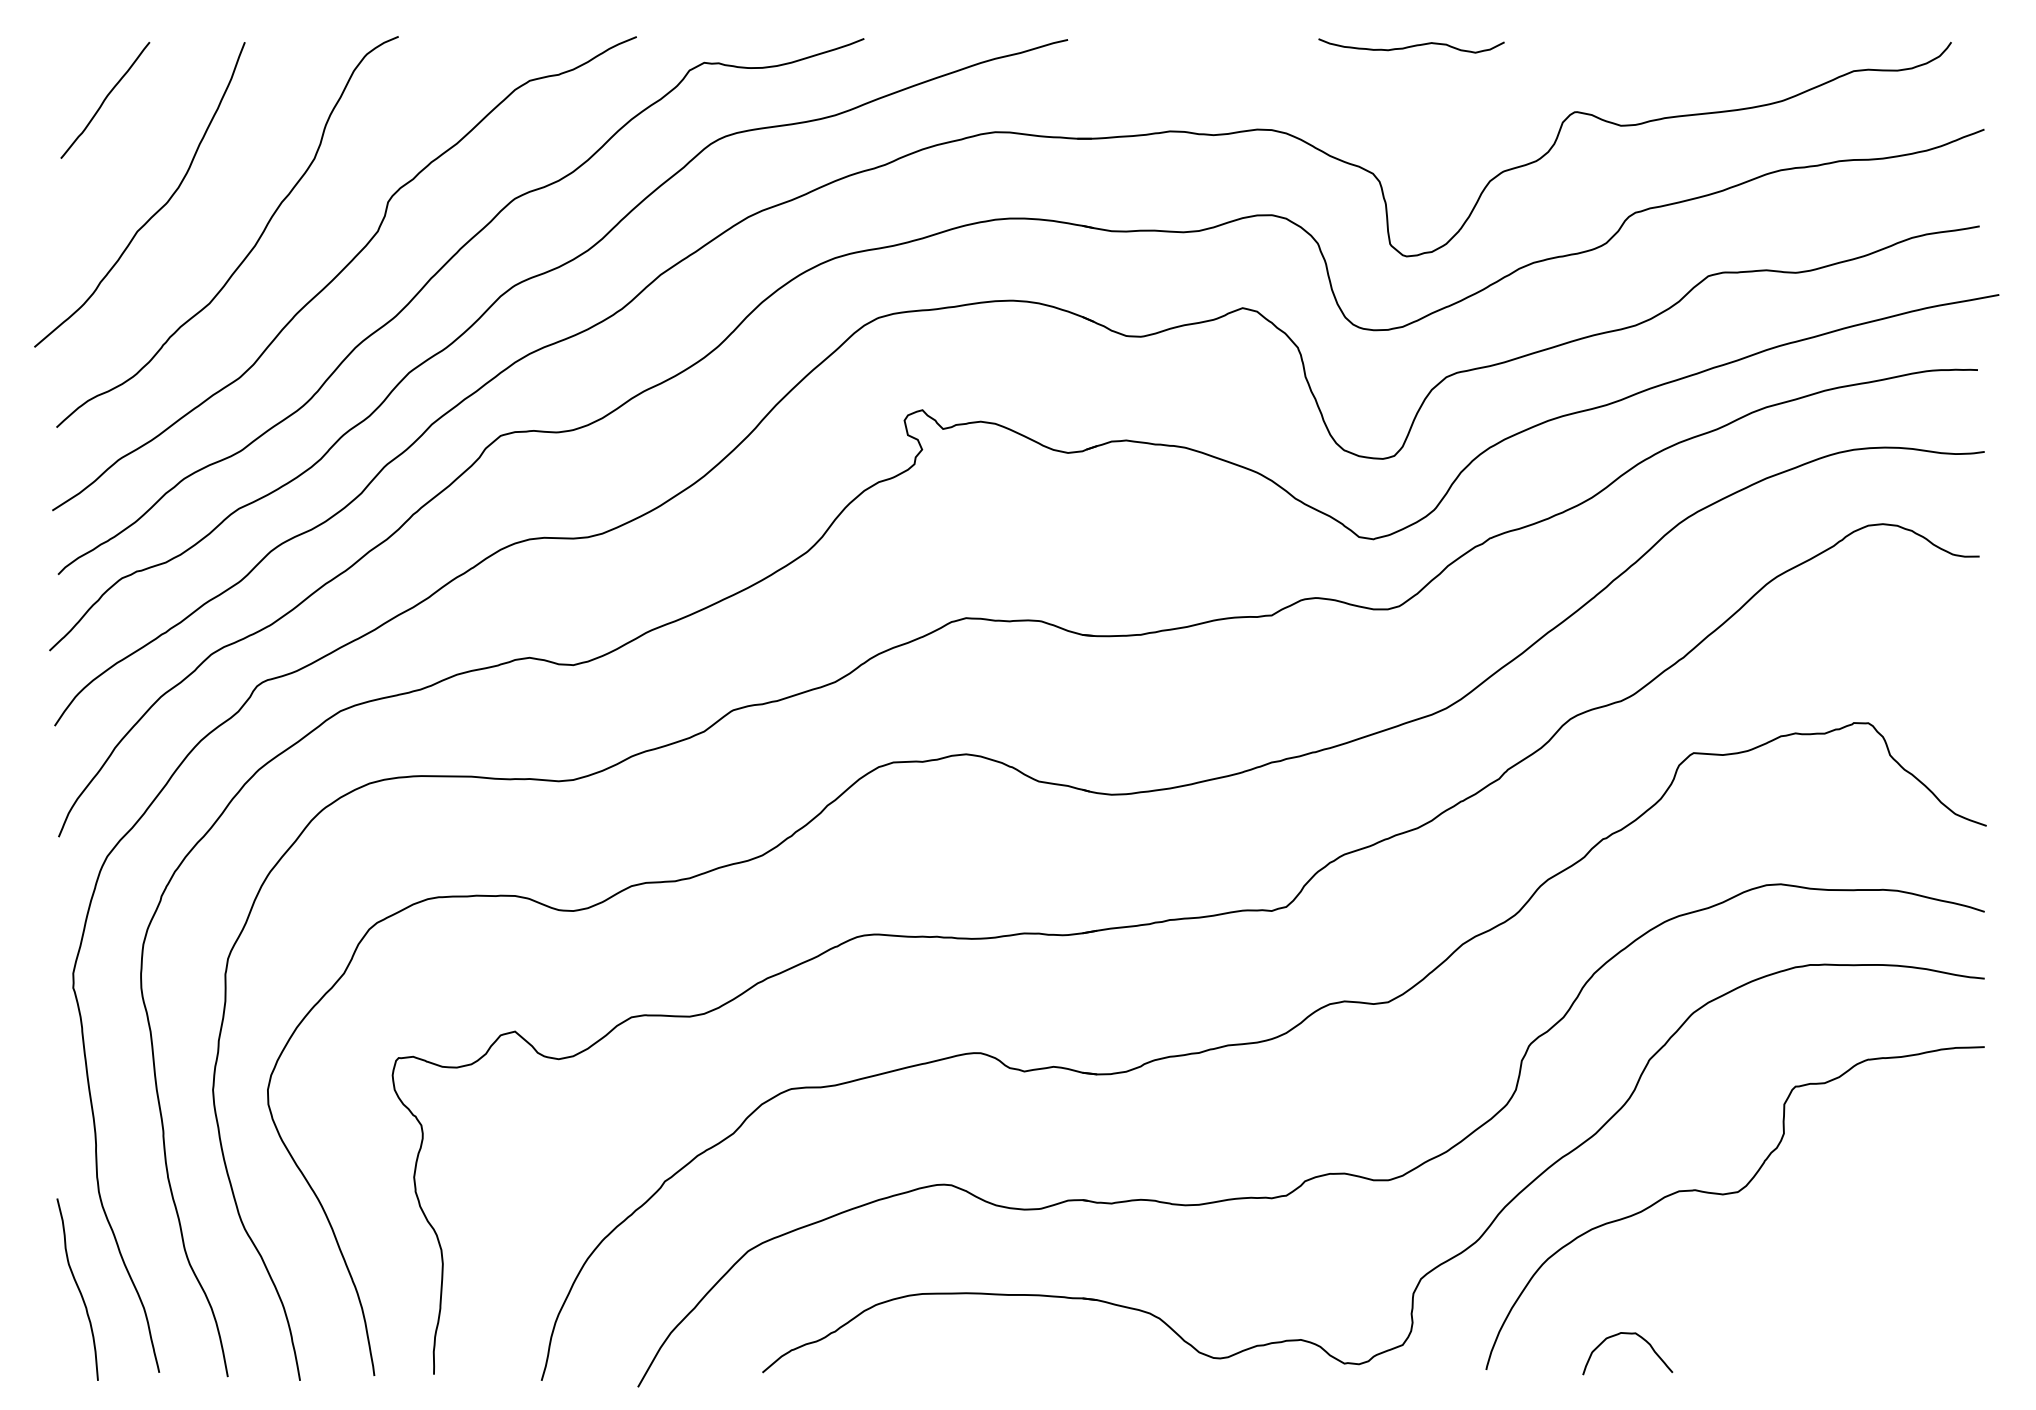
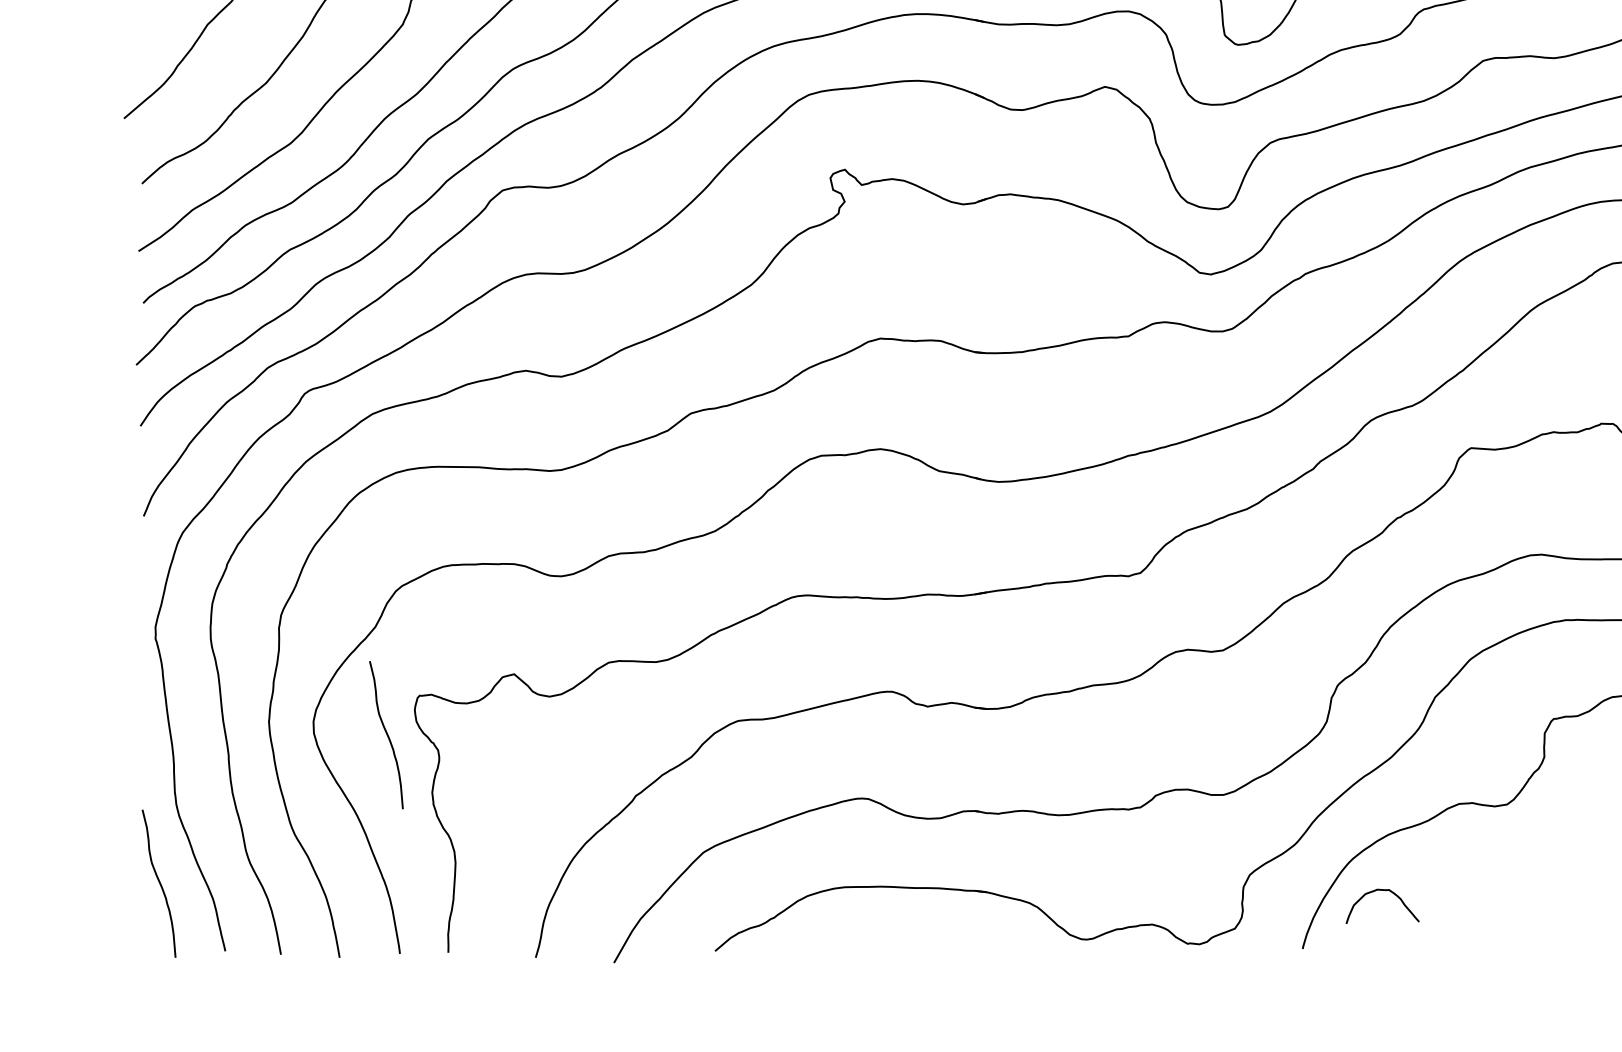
curve: (357, 1105) -> (386, 734), added
curve: (1627, 1334) -> (1382, 890), moved

